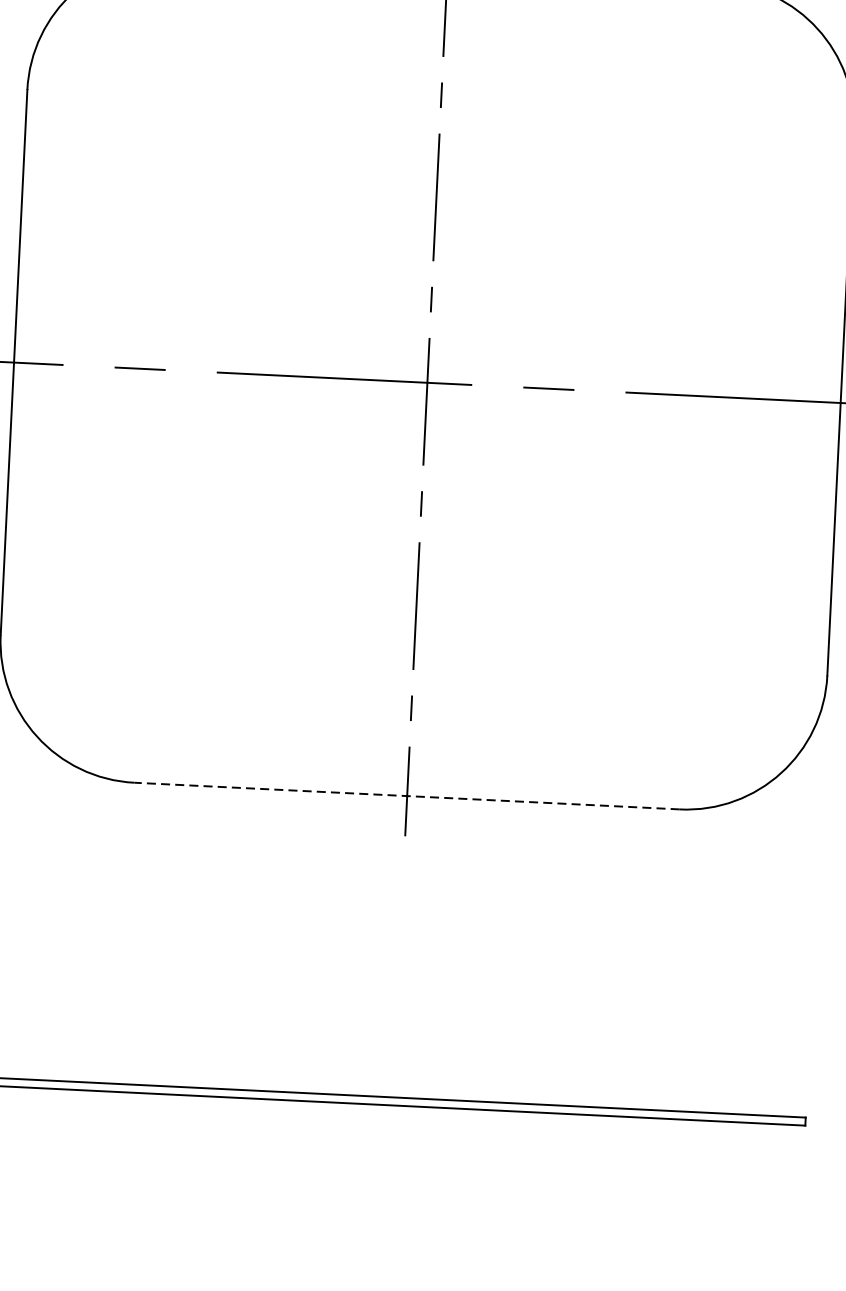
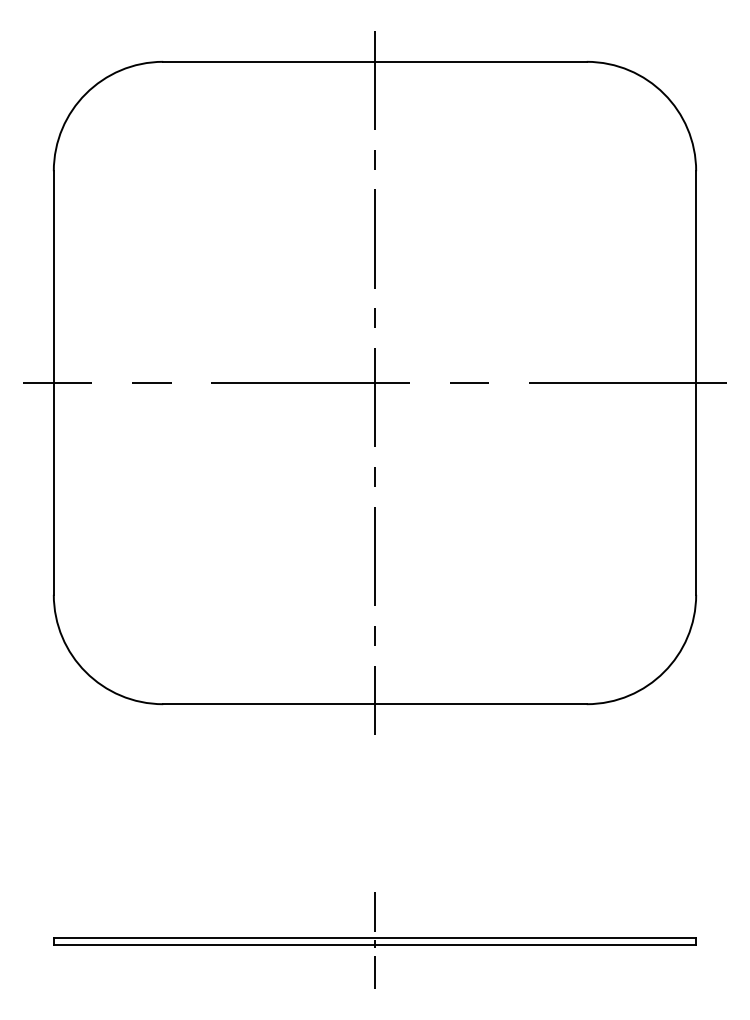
line: (406, 796) -> (374, 704), dashed -> solid
line: (392, 1100) -> (375, 940), added

